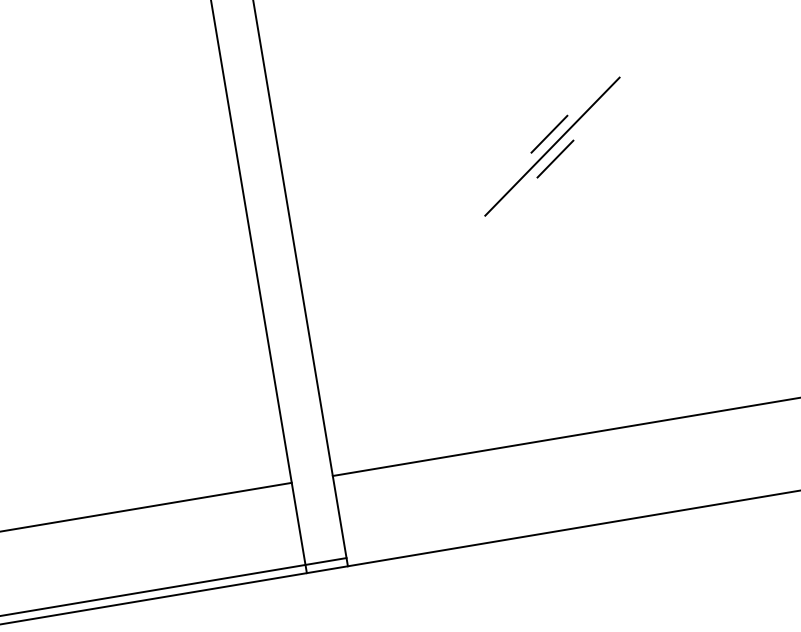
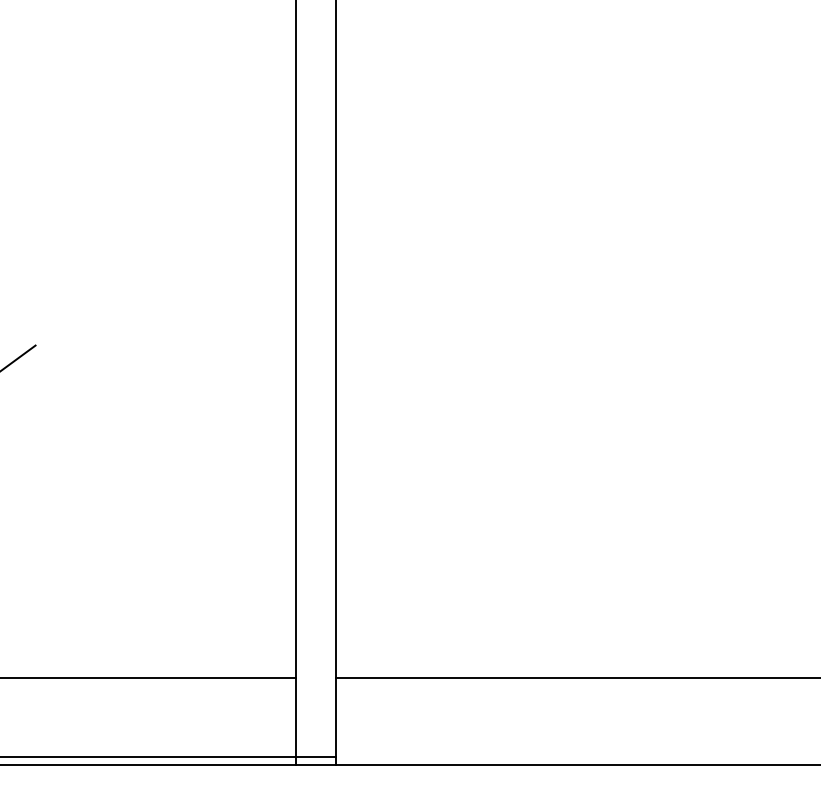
line: (549, 133) -> (595, 387), removed
line: (551, 147) -> (595, 400), removed
line: (555, 158) -> (597, 412), removed

